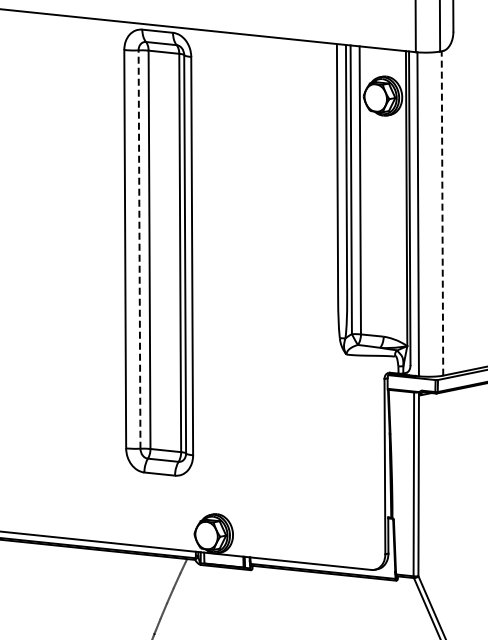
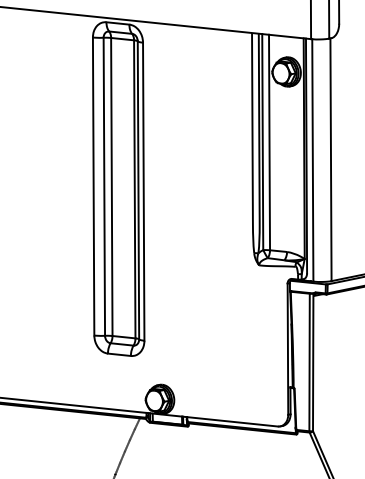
line: (442, 212) -> (331, 159), dashed -> solid
line: (139, 249) -> (104, 186), dashed -> solid

